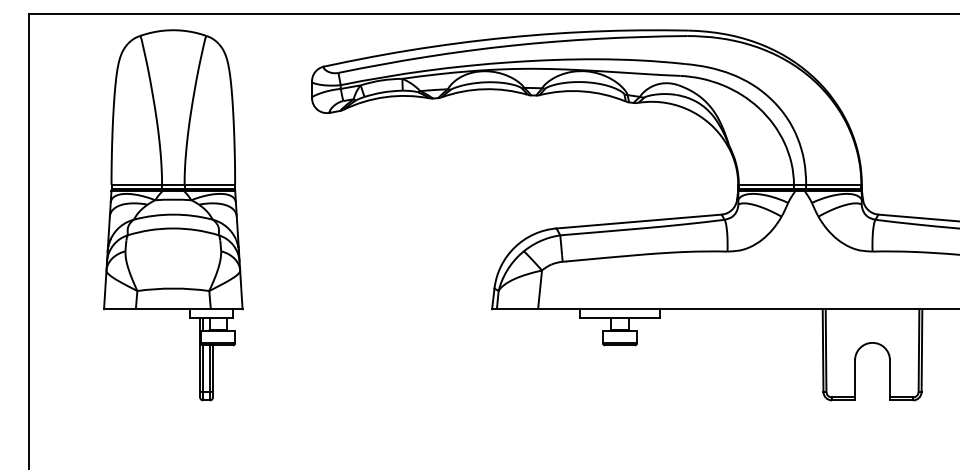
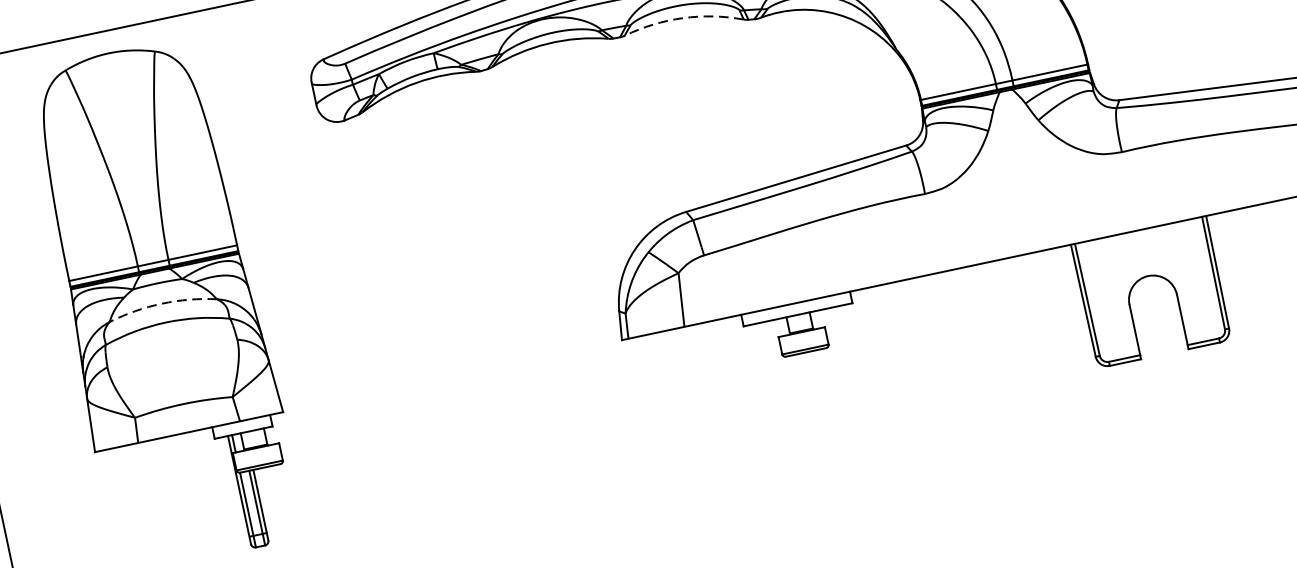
arc: (583, 91) -> (683, 18), solid -> dashed
arc: (173, 214) -> (162, 303), solid -> dashed

